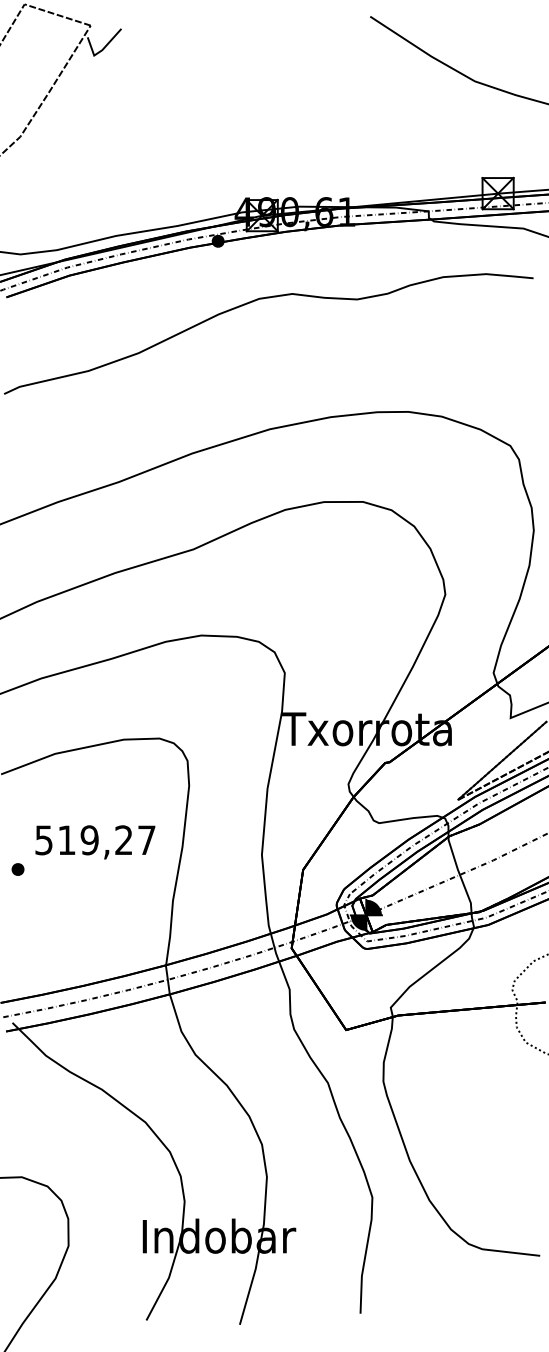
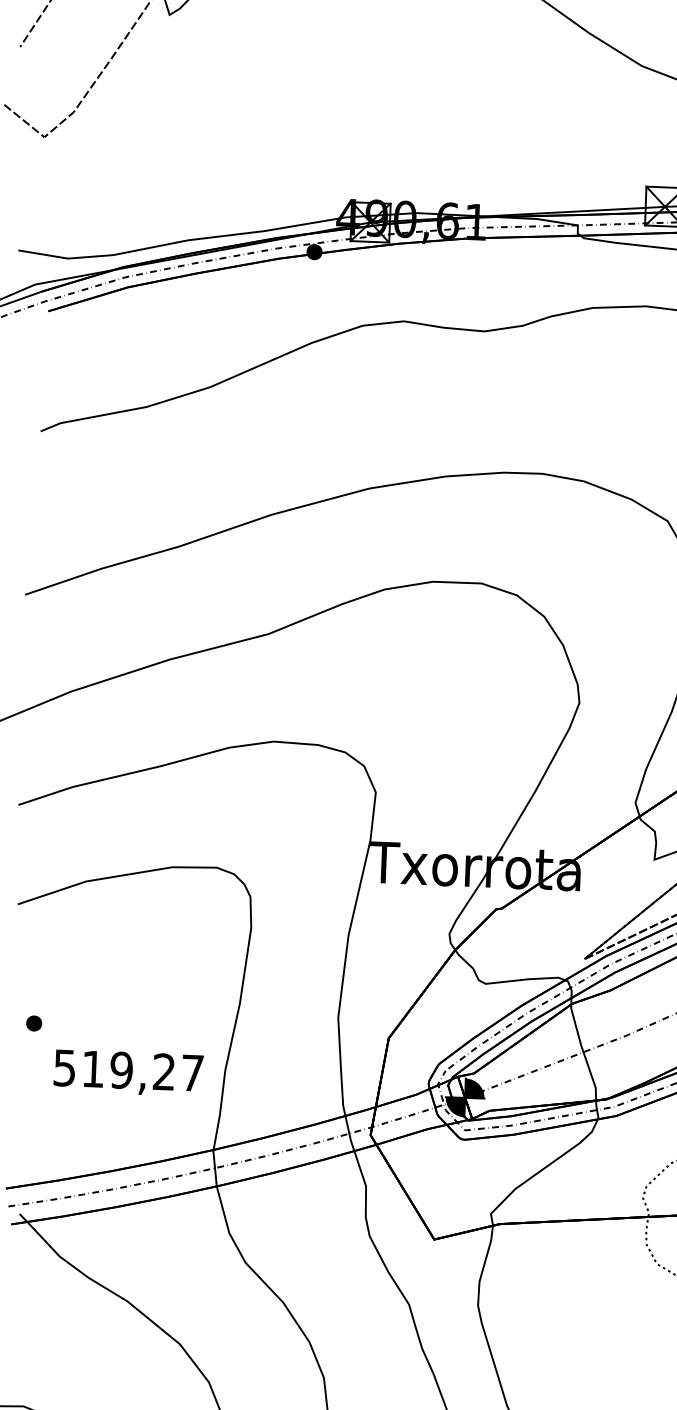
text: (95, 842) -> (128, 1073), moved

